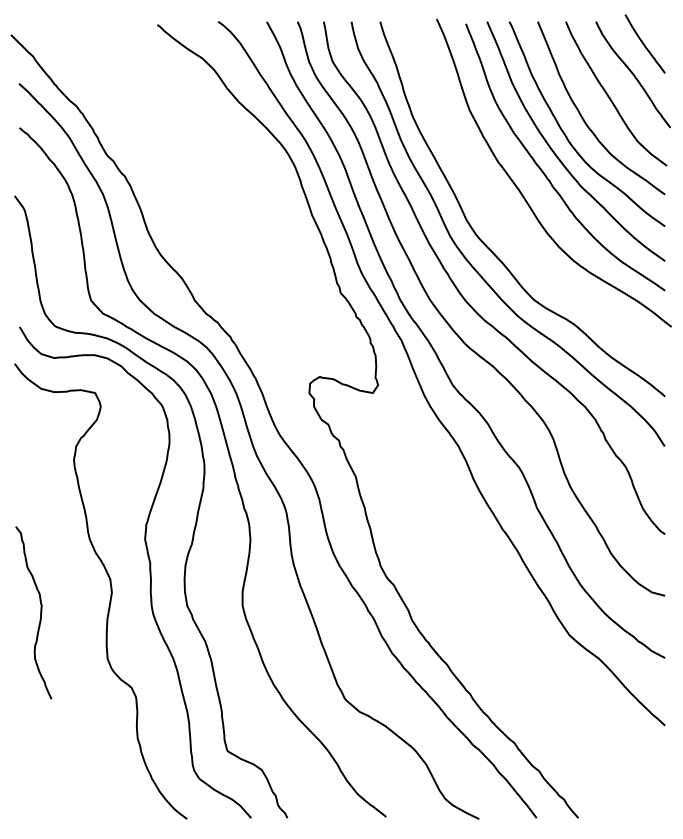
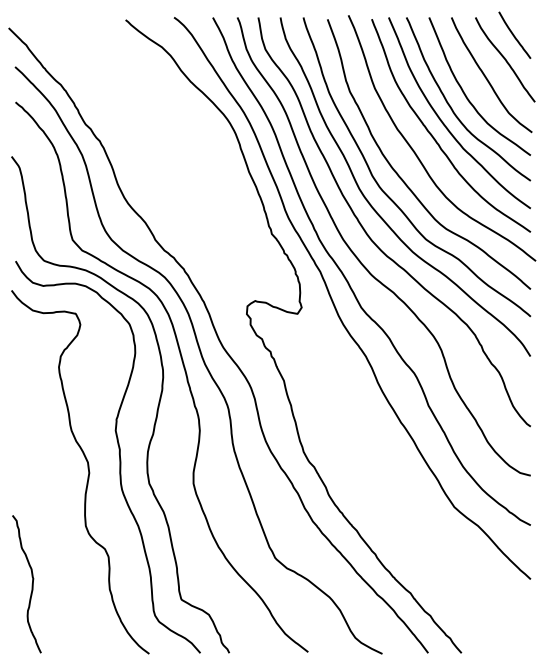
curve: (505, 224) -> (403, 179), added
curve: (39, 613) -> (31, 584), moved

